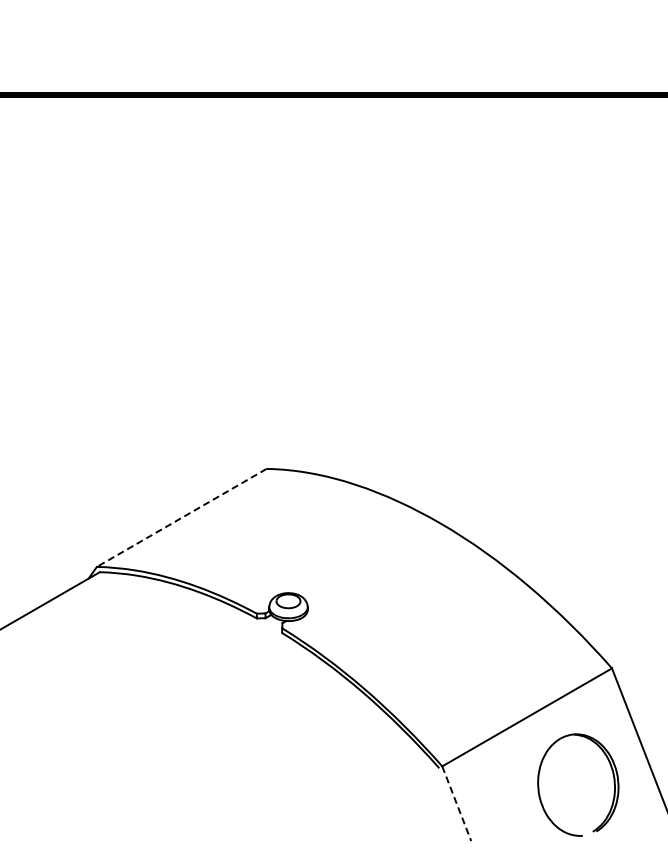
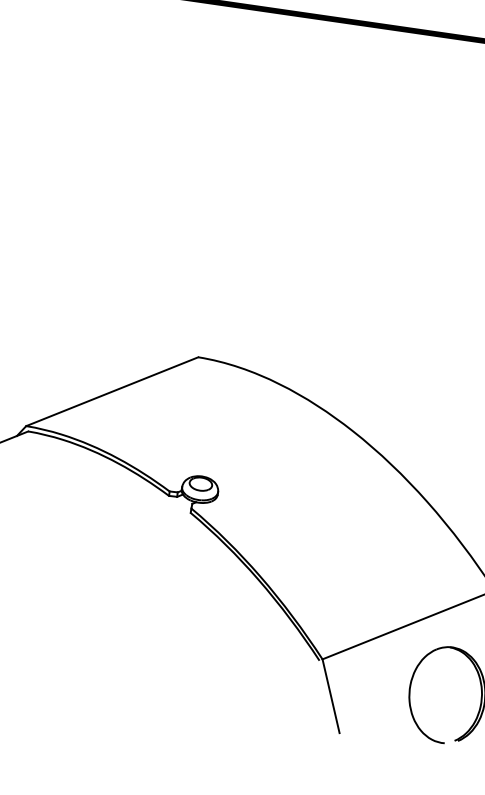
line: (181, 518) -> (111, 392), dashed -> solid
line: (456, 804) -> (330, 696), dashed -> solid

